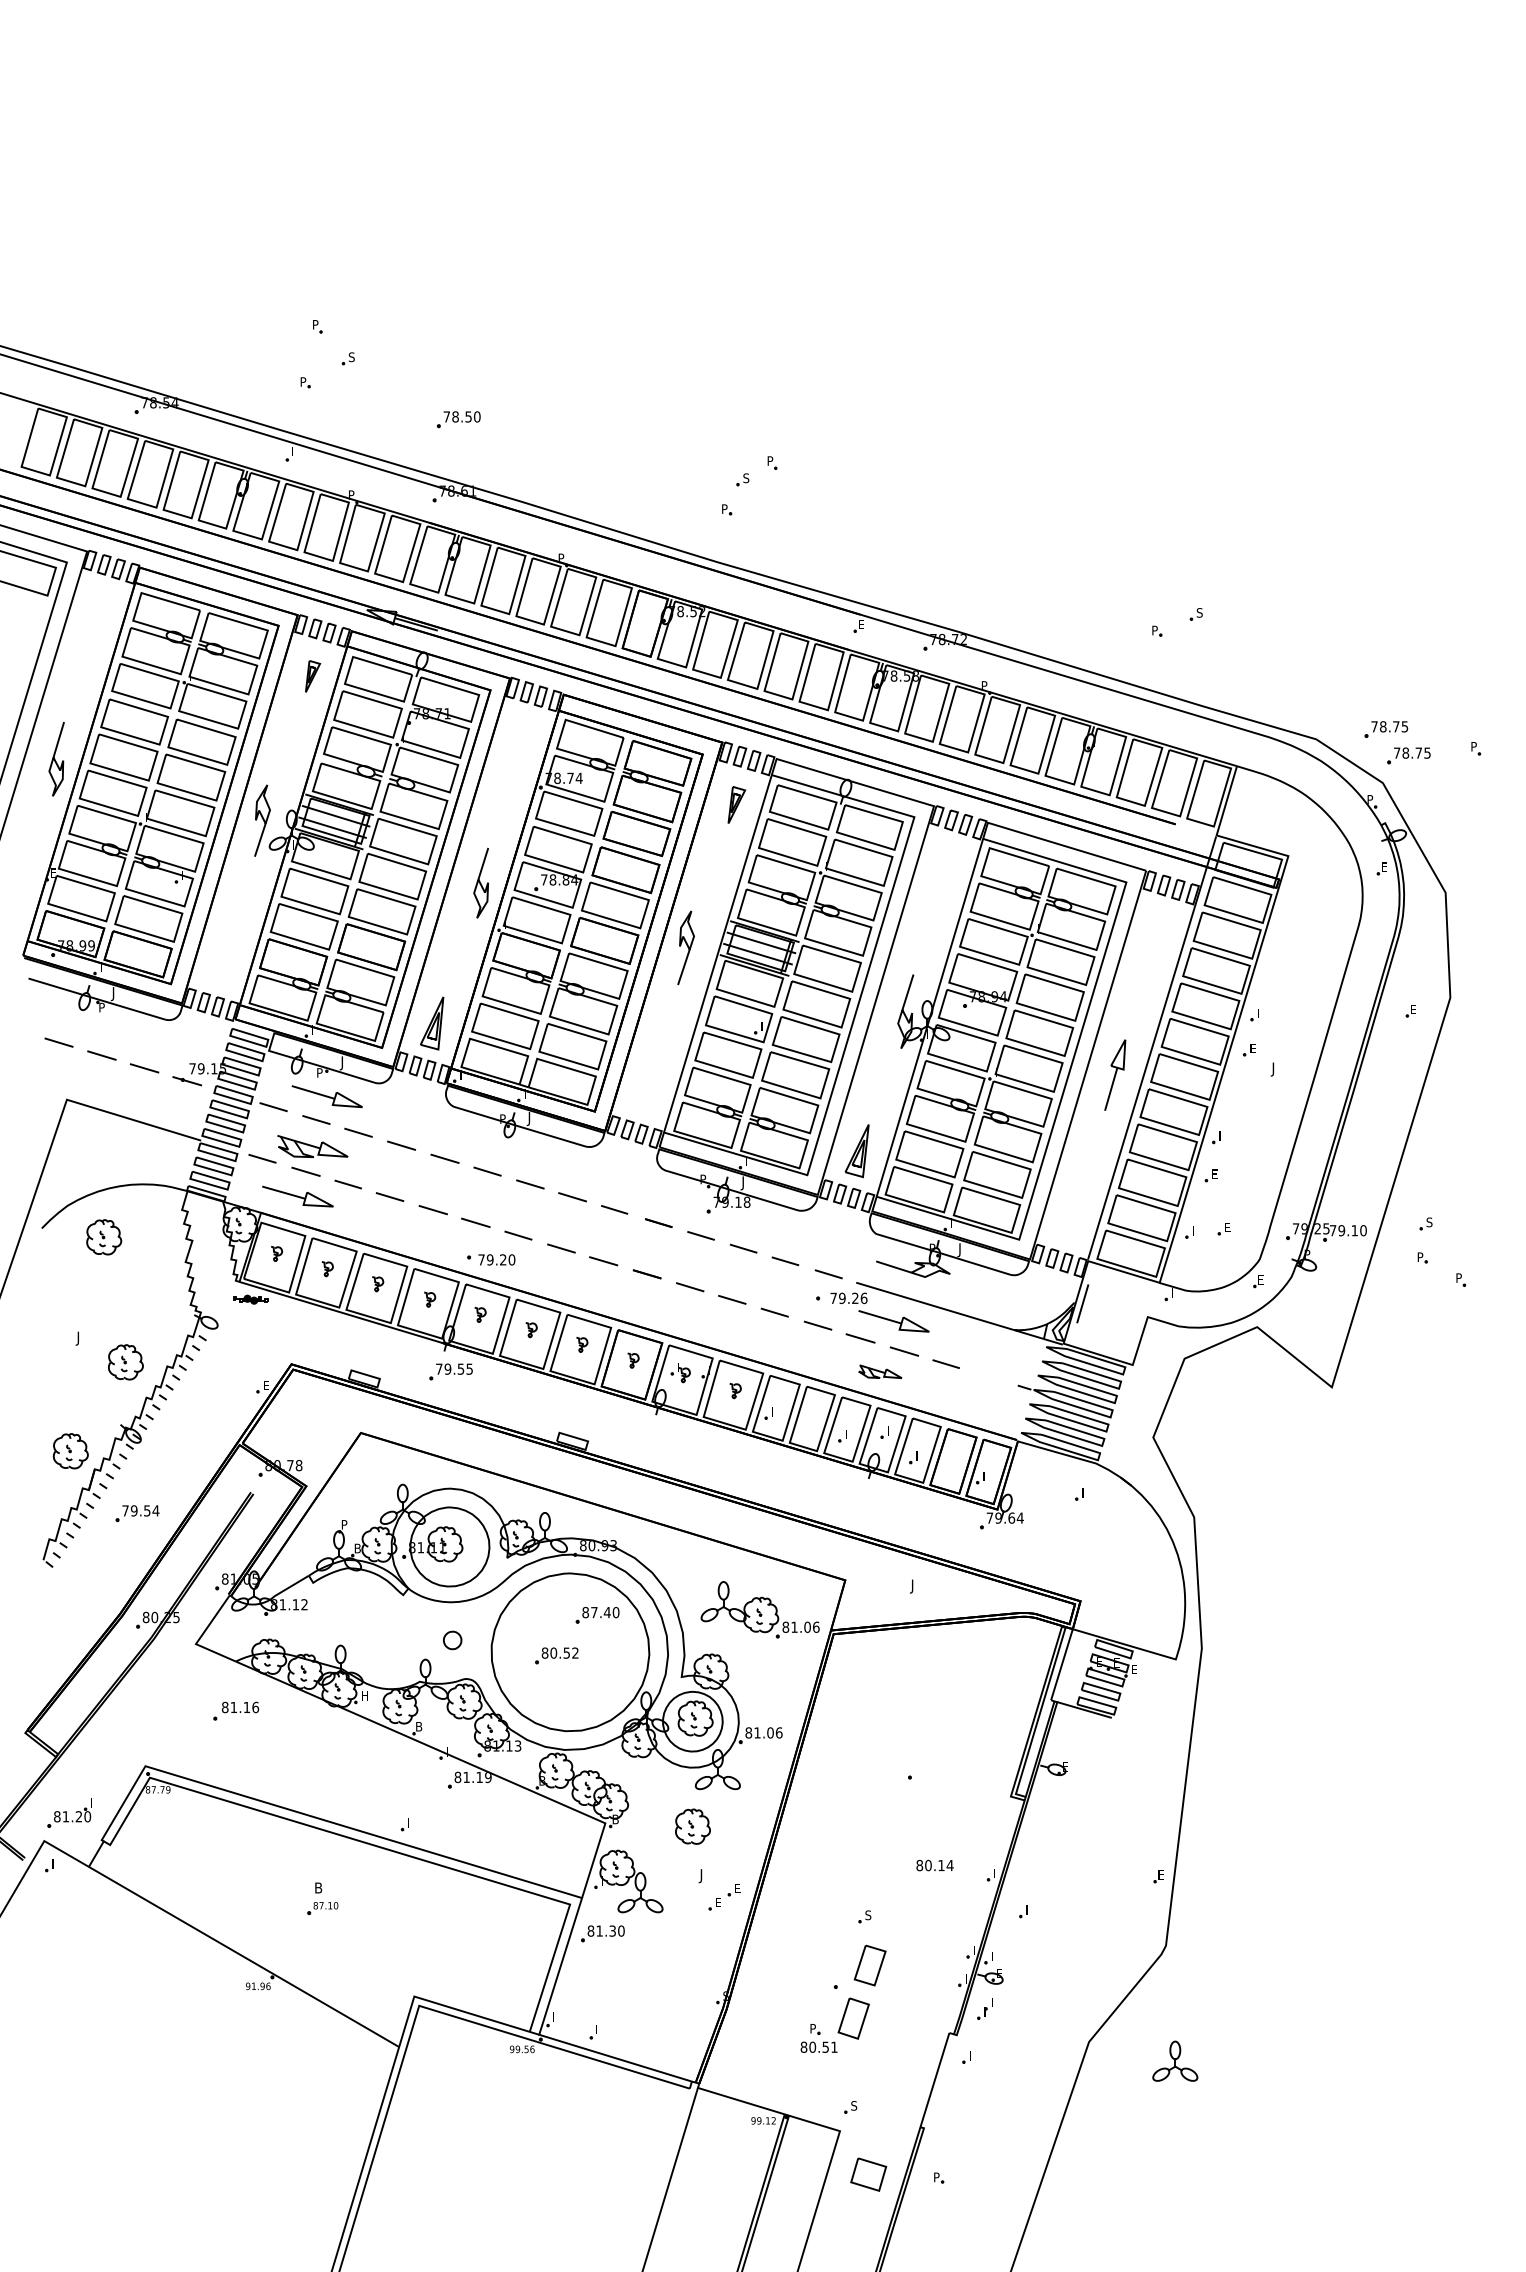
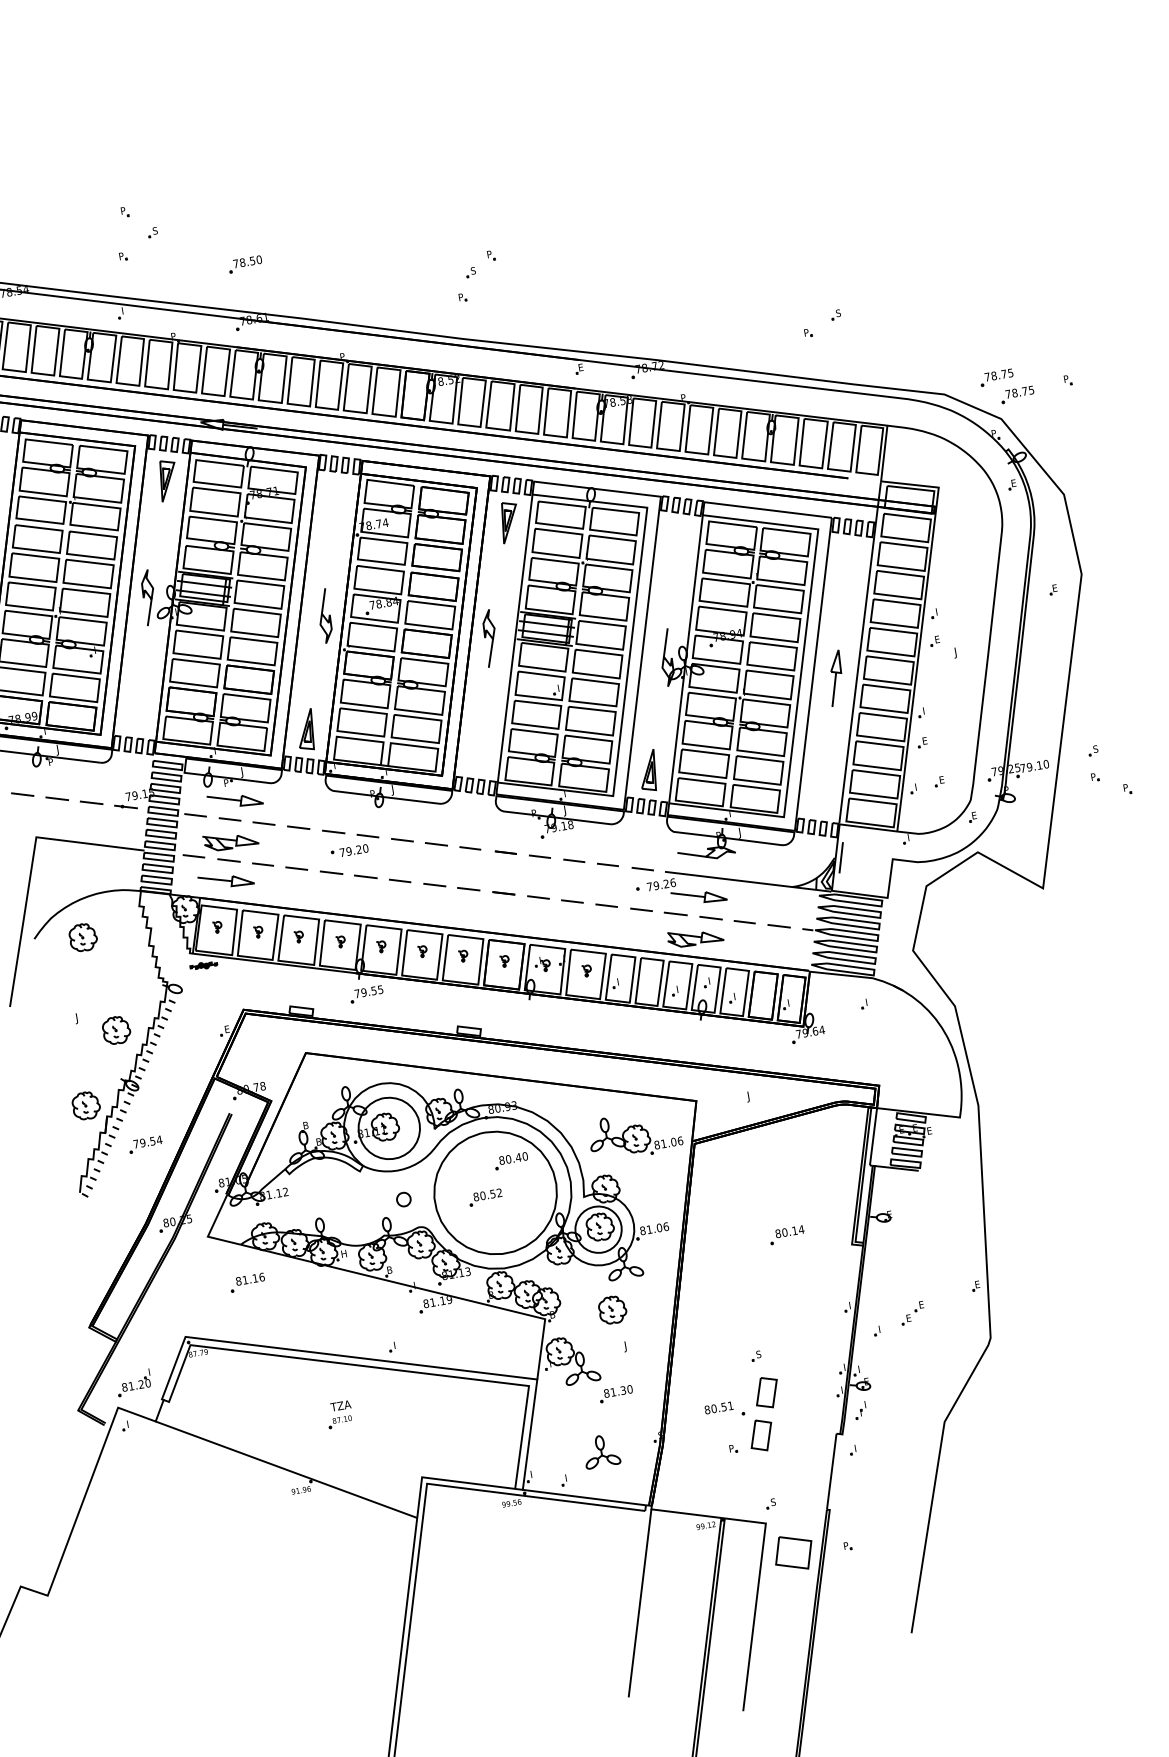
part: (312, 676) -> (167, 480), size x1.67
part: (736, 804) -> (509, 521), size x1.43
part: (491, 1259) -> (349, 850), moved
part: (880, 1371) -> (695, 936), size x1.67
line: (988, 1376) -> (778, 925), added
text: (345, 1524) -> (306, 1125), P -> B
text: (594, 1612) -> (508, 1159), 87.40 -> 80.40
text: (934, 1865) -> (789, 1231), moved
text: (327, 1887) -> (341, 1405), B -> TZA
part: (724, 1897) -> (912, 1313), moved
part: (602, 1933) -> (615, 1393), moved
text: (818, 2046) -> (718, 1407), moved
part: (1175, 2060) -> (601, 1450), moved
part: (868, 2174) -> (793, 1552), size x1.43

